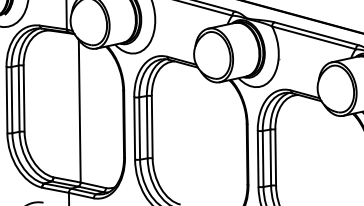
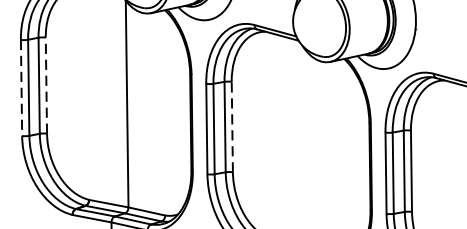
line: (24, 98) -> (46, 85), solid -> dashed
line: (6, 100) -> (20, 88), solid -> dashed
line: (152, 126) -> (232, 126), solid -> dashed

